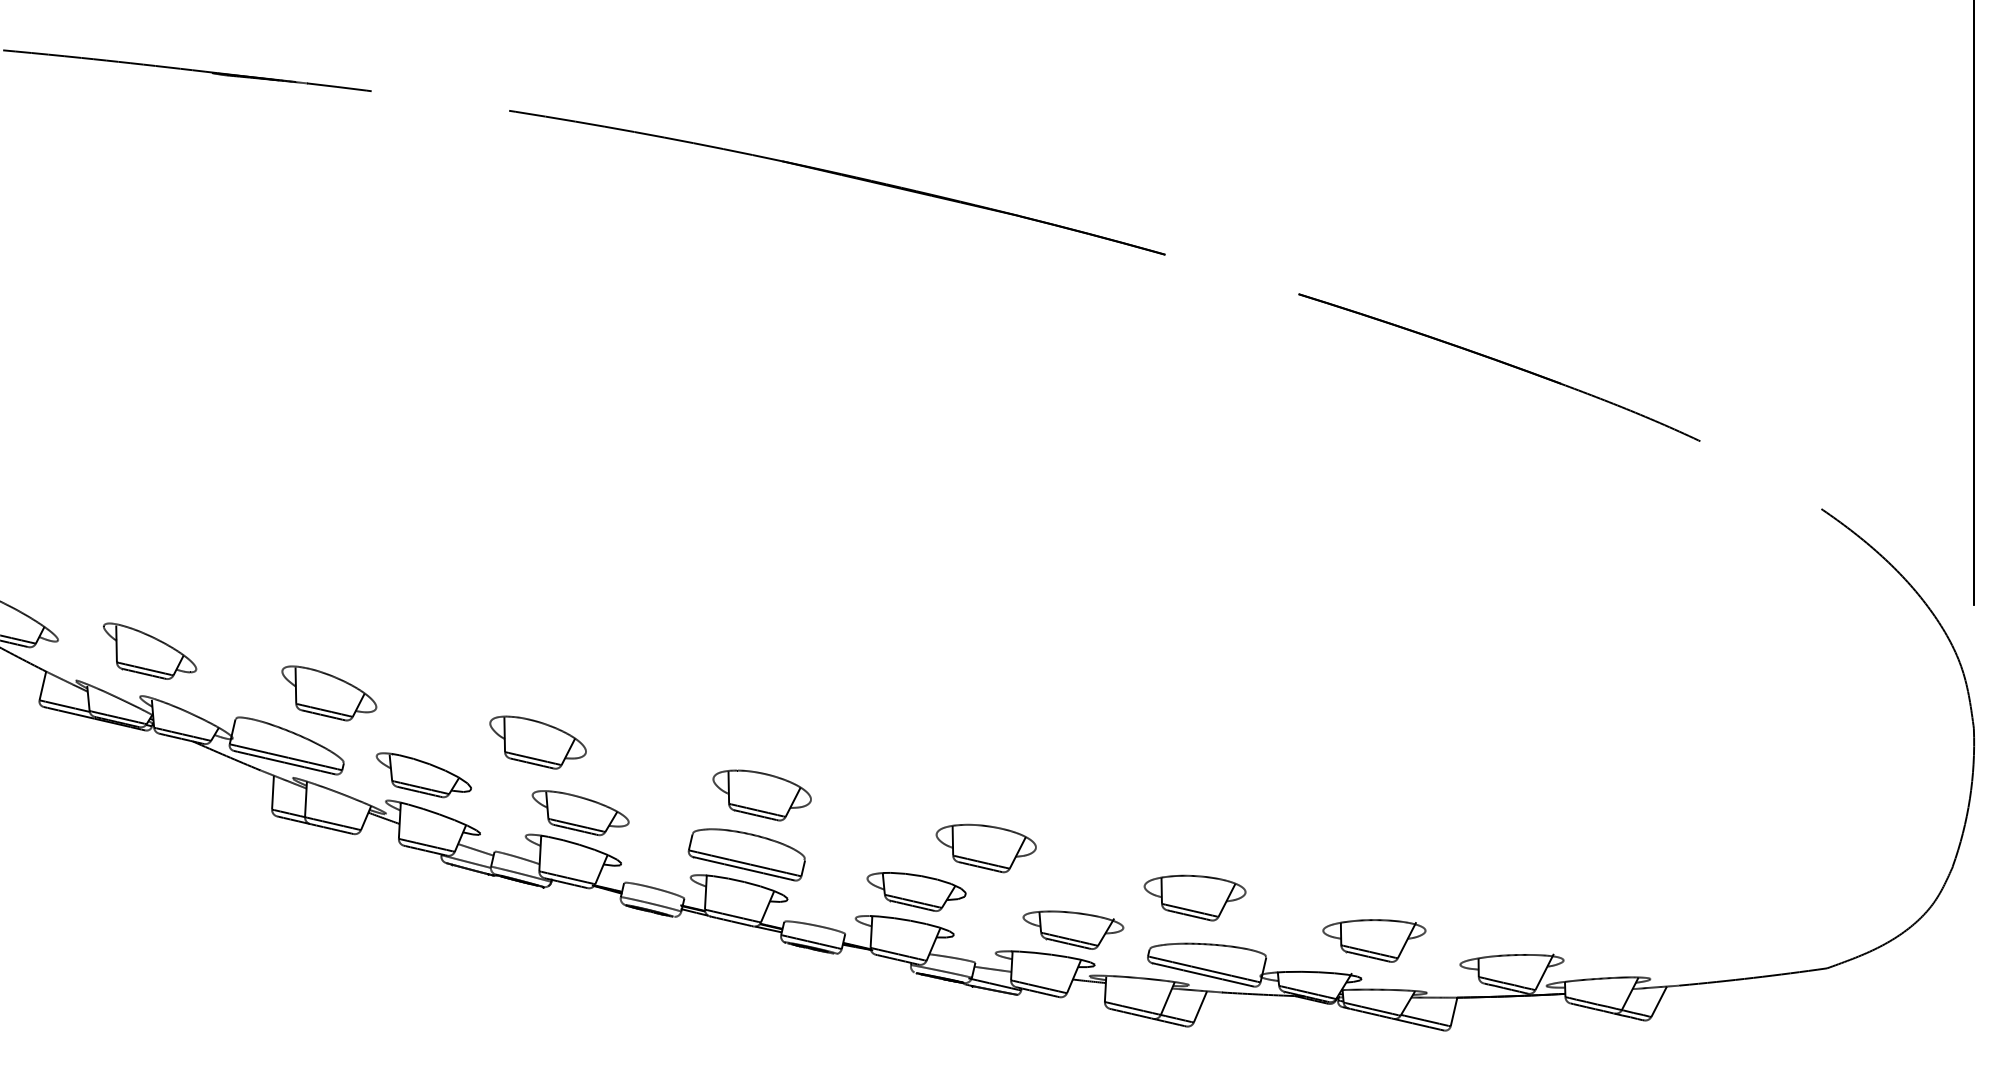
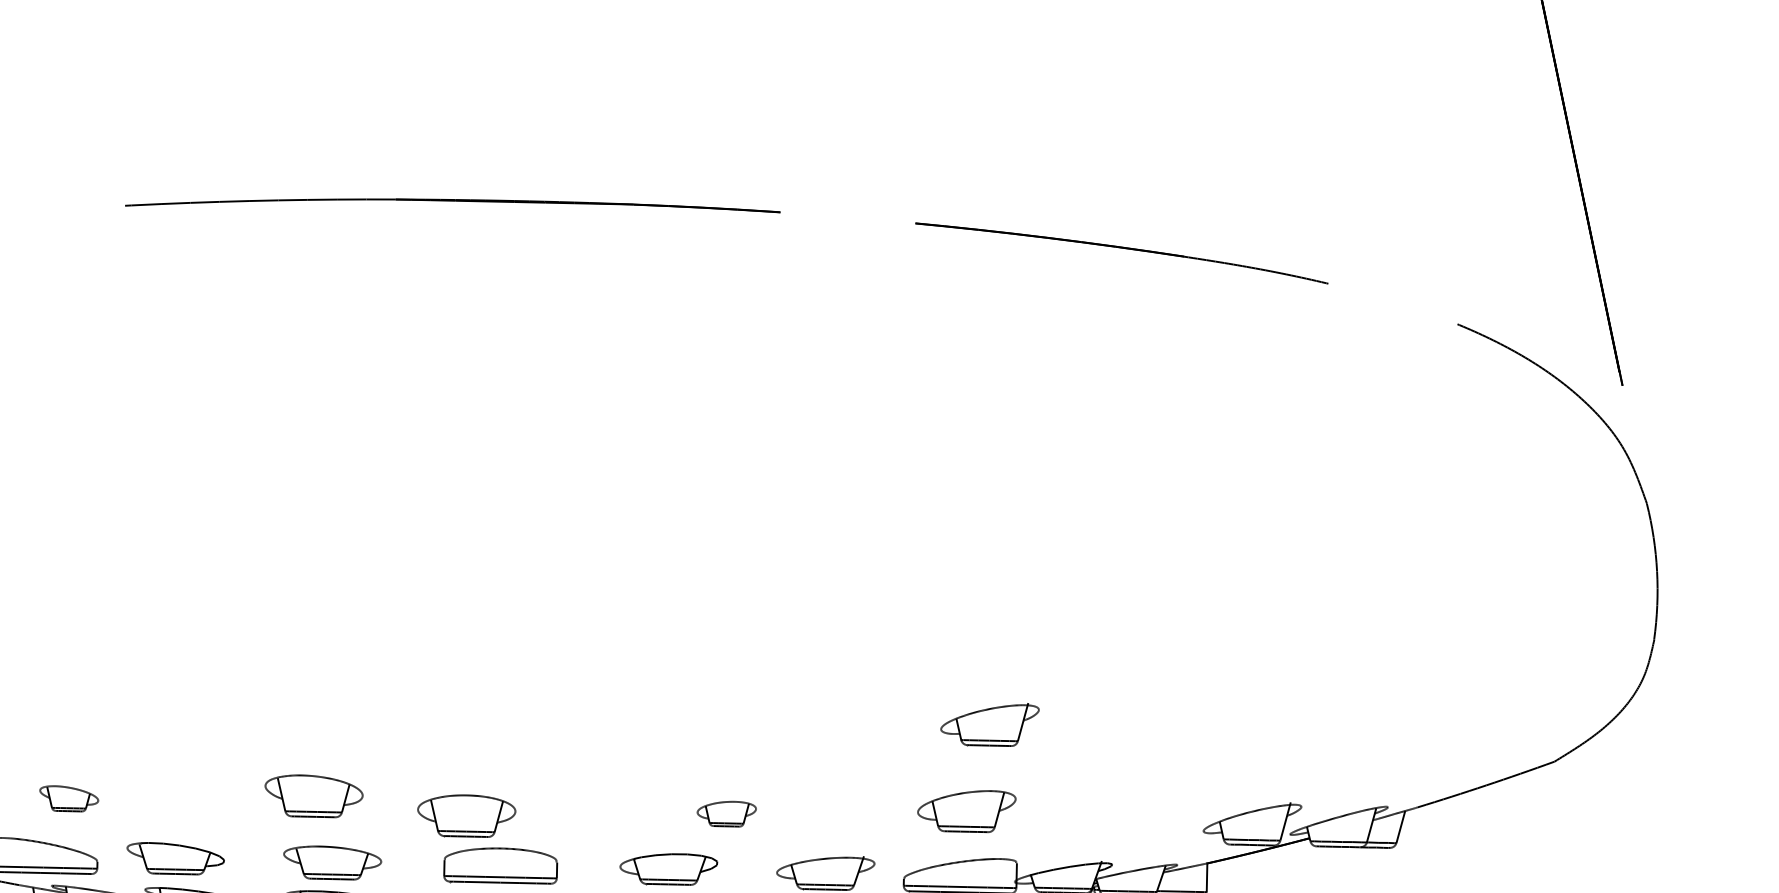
part: (329, 693) -> (69, 797), size x0.6
part: (537, 742) -> (314, 795), moved
part: (761, 795) -> (467, 816), moved
part: (985, 848) -> (727, 815), size x0.6
part: (1194, 897) -> (967, 813), moved
part: (1374, 940) -> (992, 728), moved

